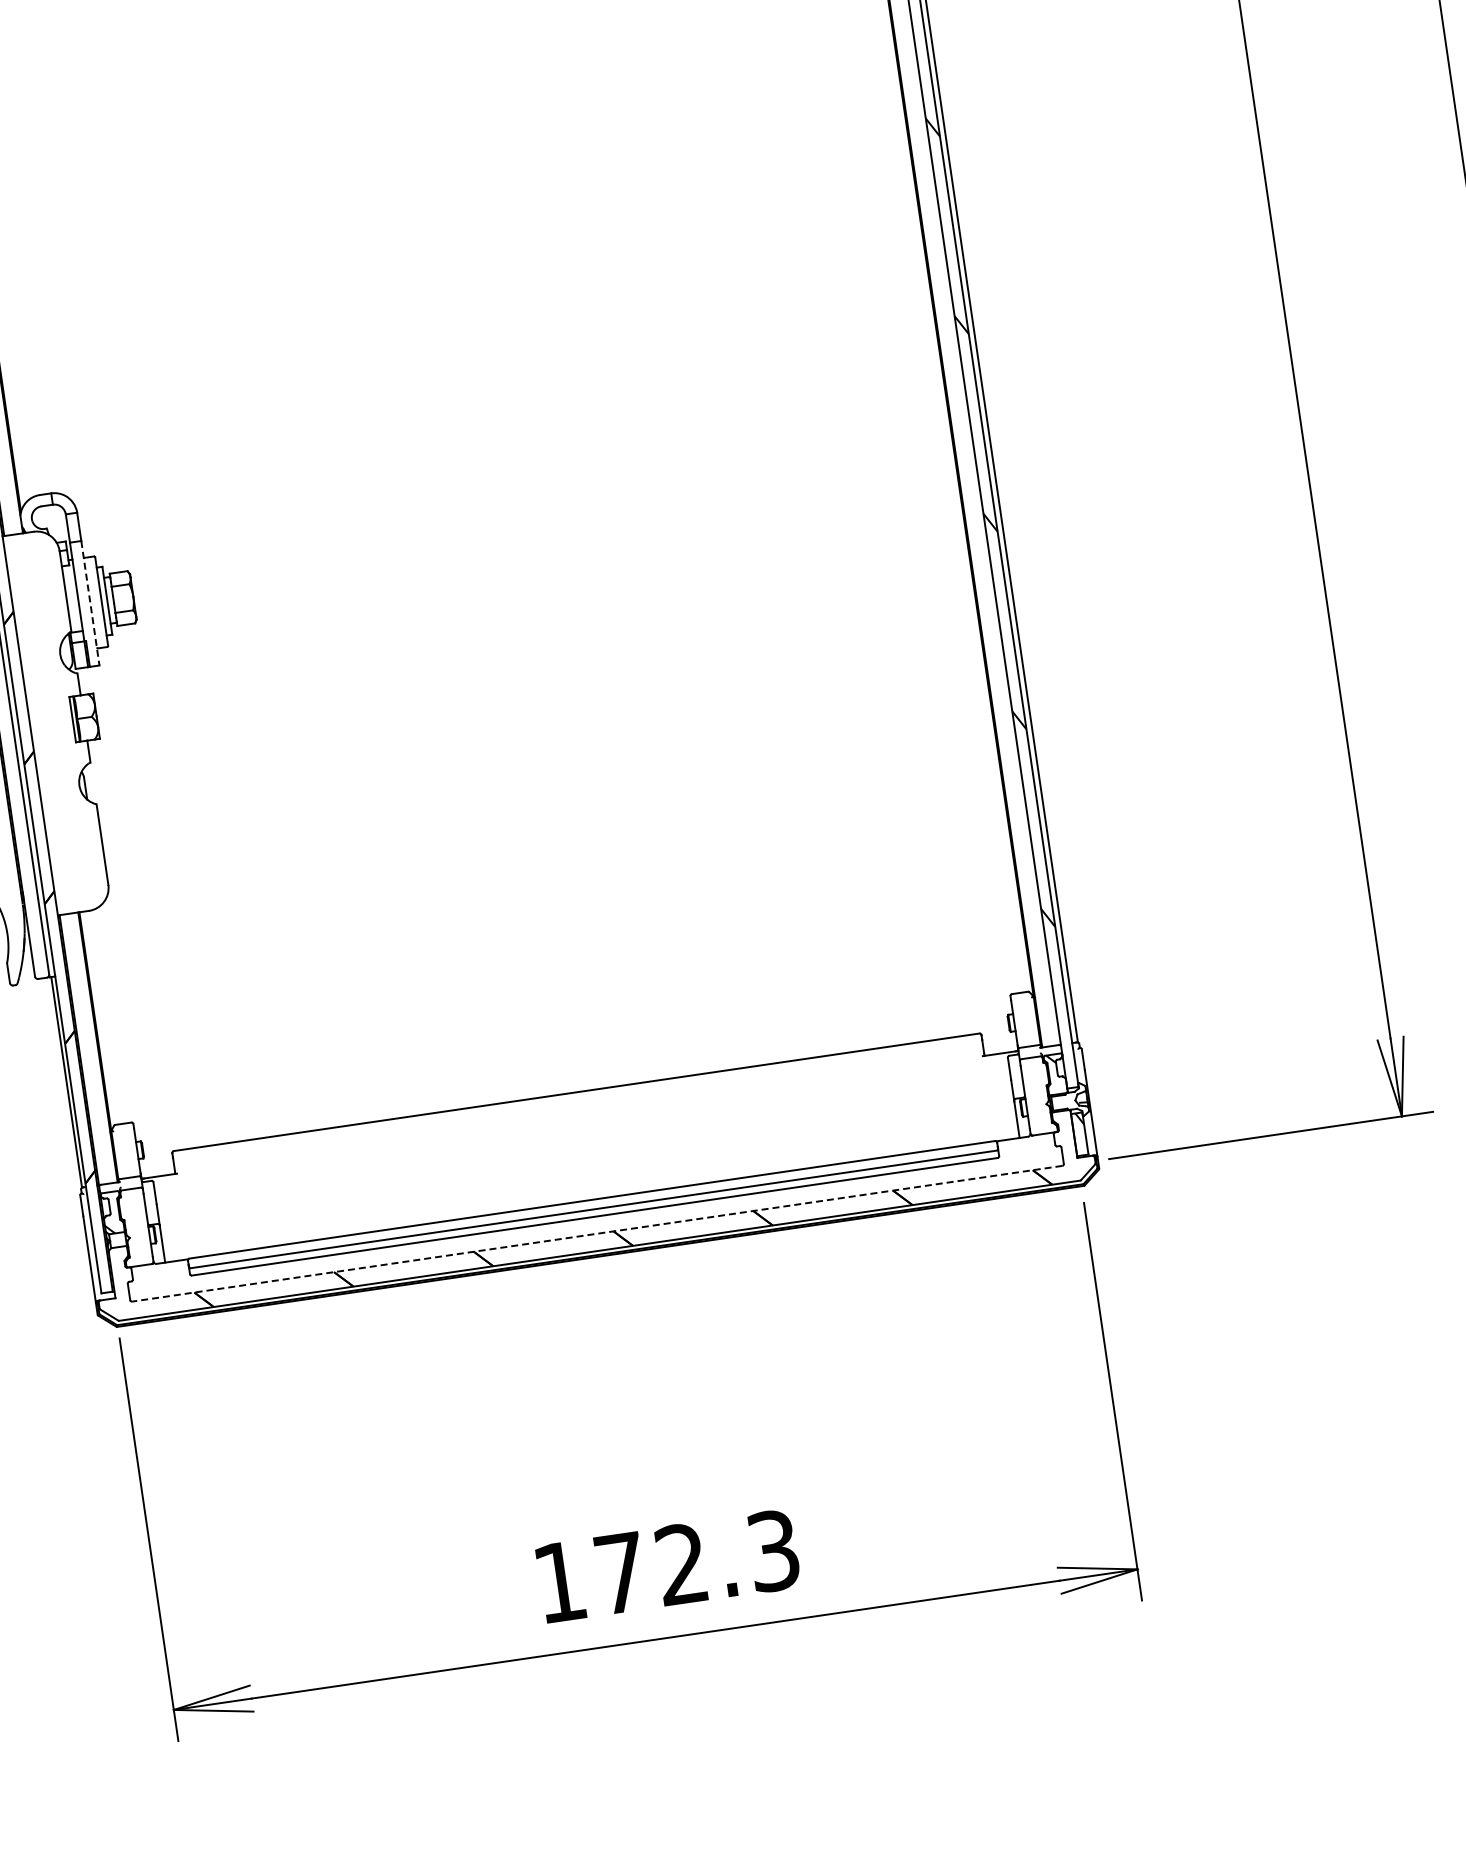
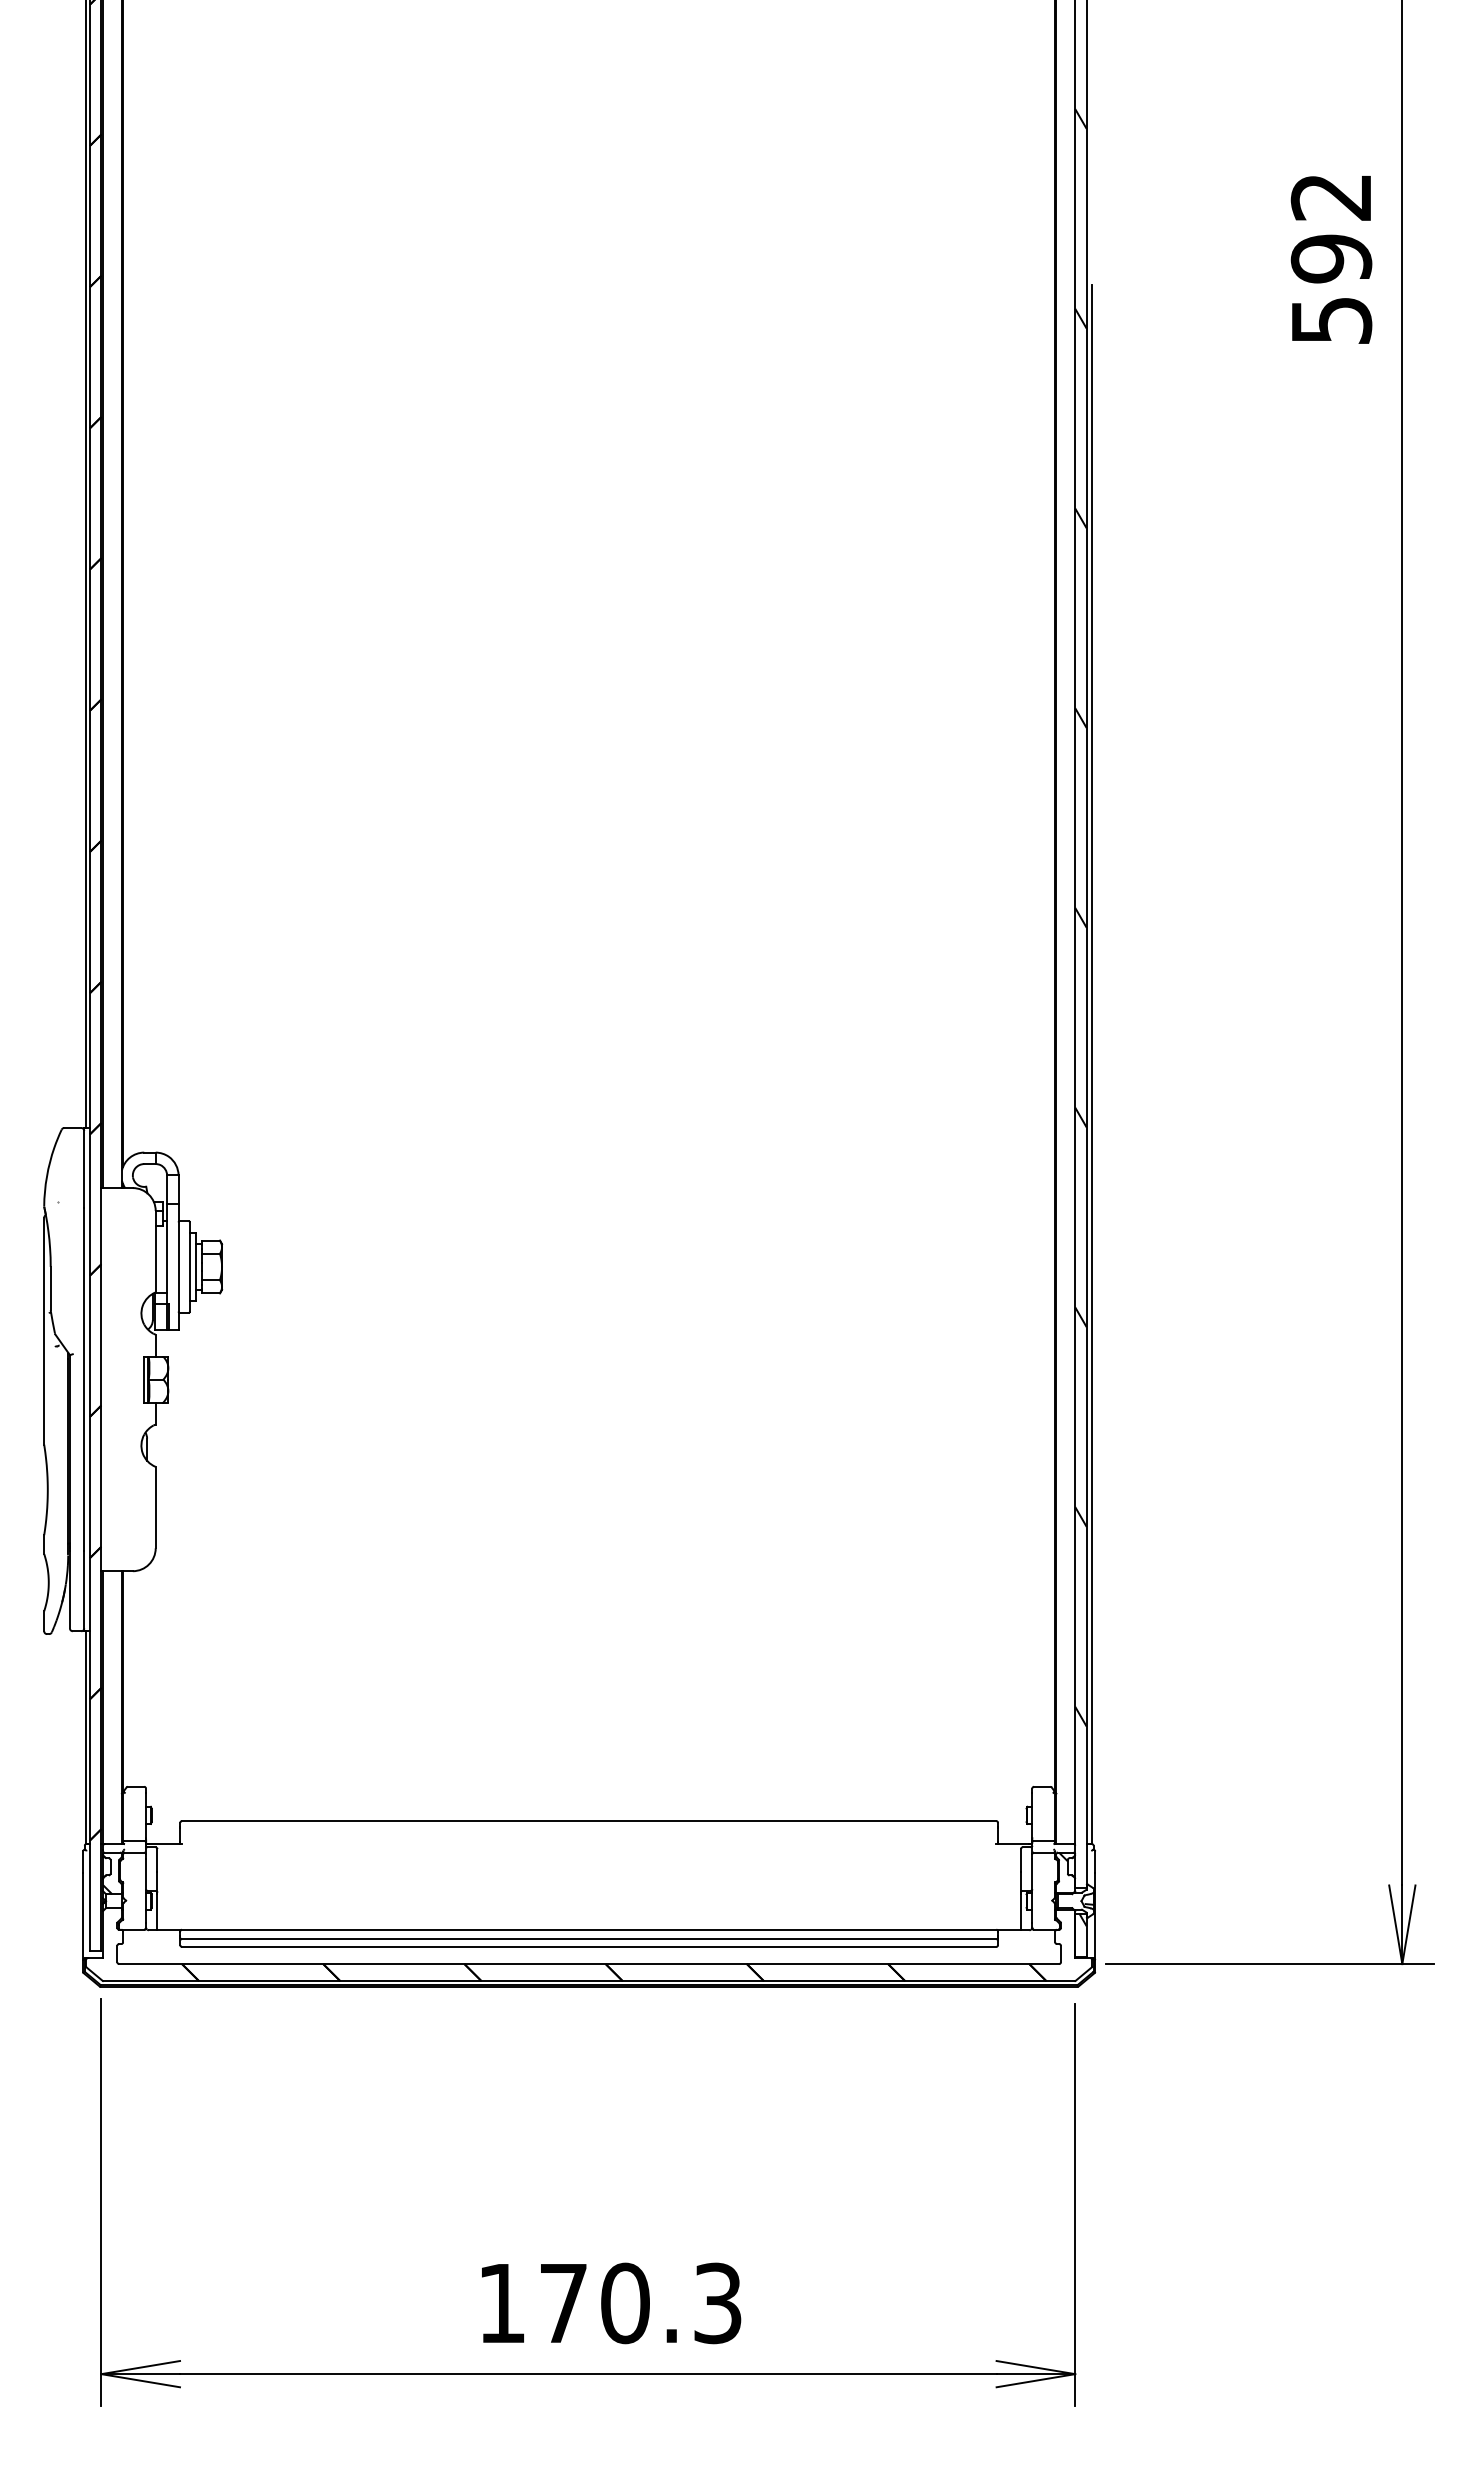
line: (90, 602) -> (178, 1266), dashed -> solid
line: (596, 1234) -> (588, 1964), dashed -> solid
text: (682, 1564) -> (625, 2303), 172.3 -> 170.3

